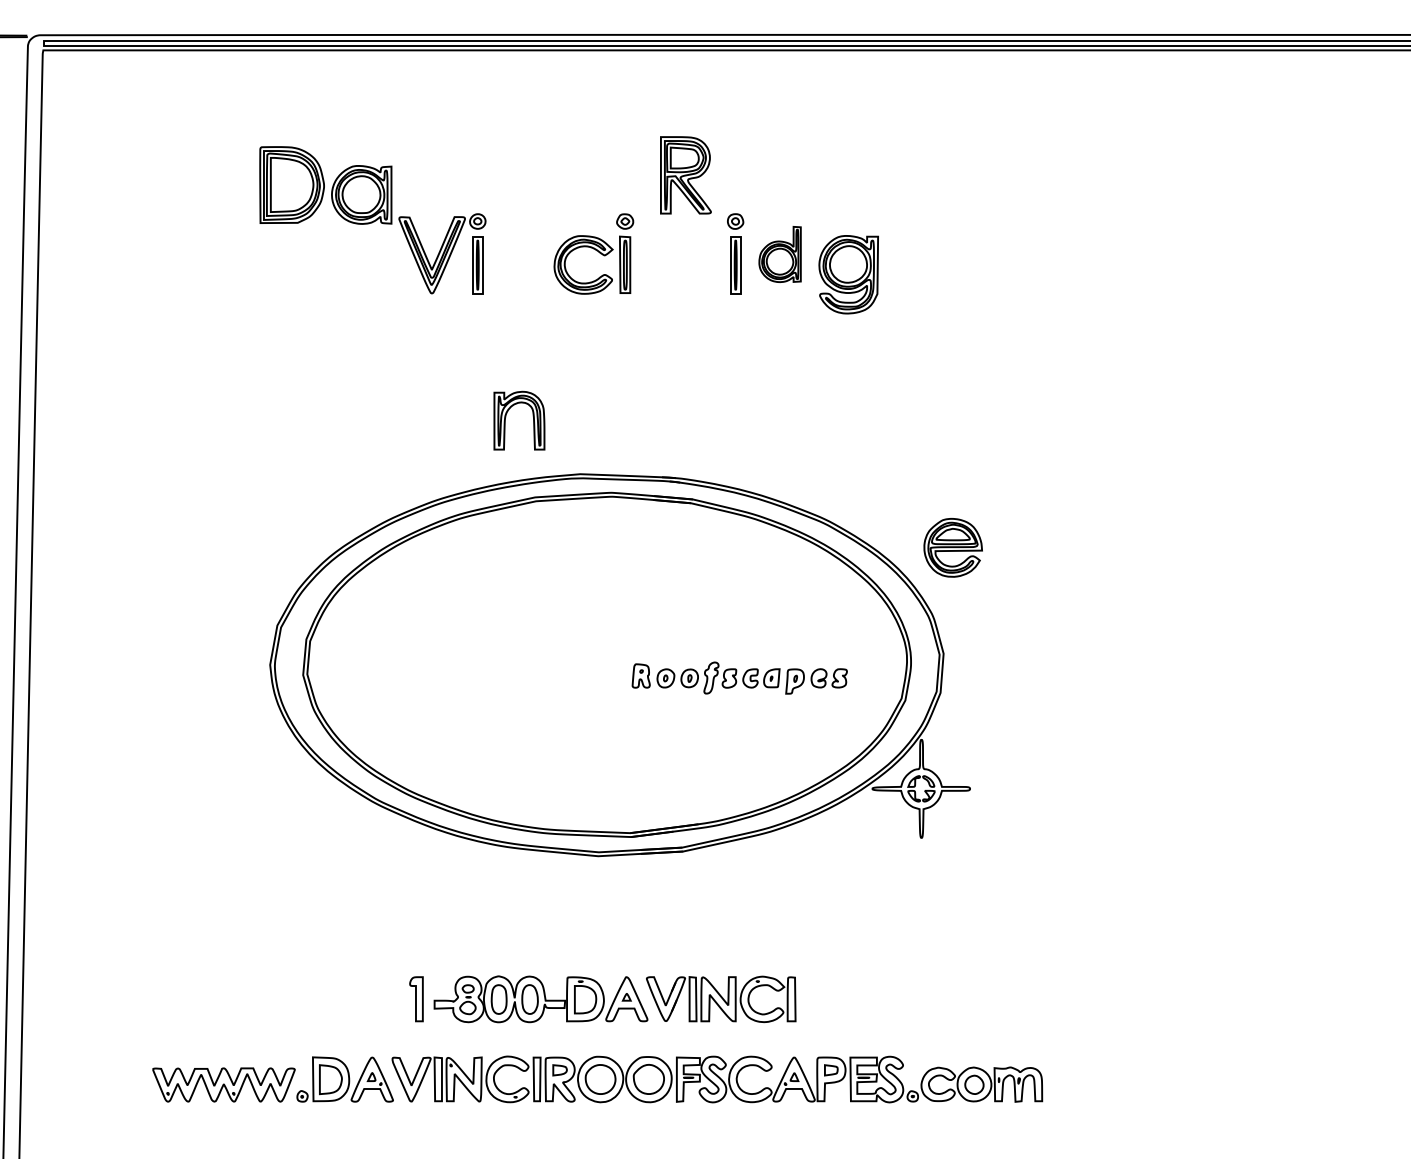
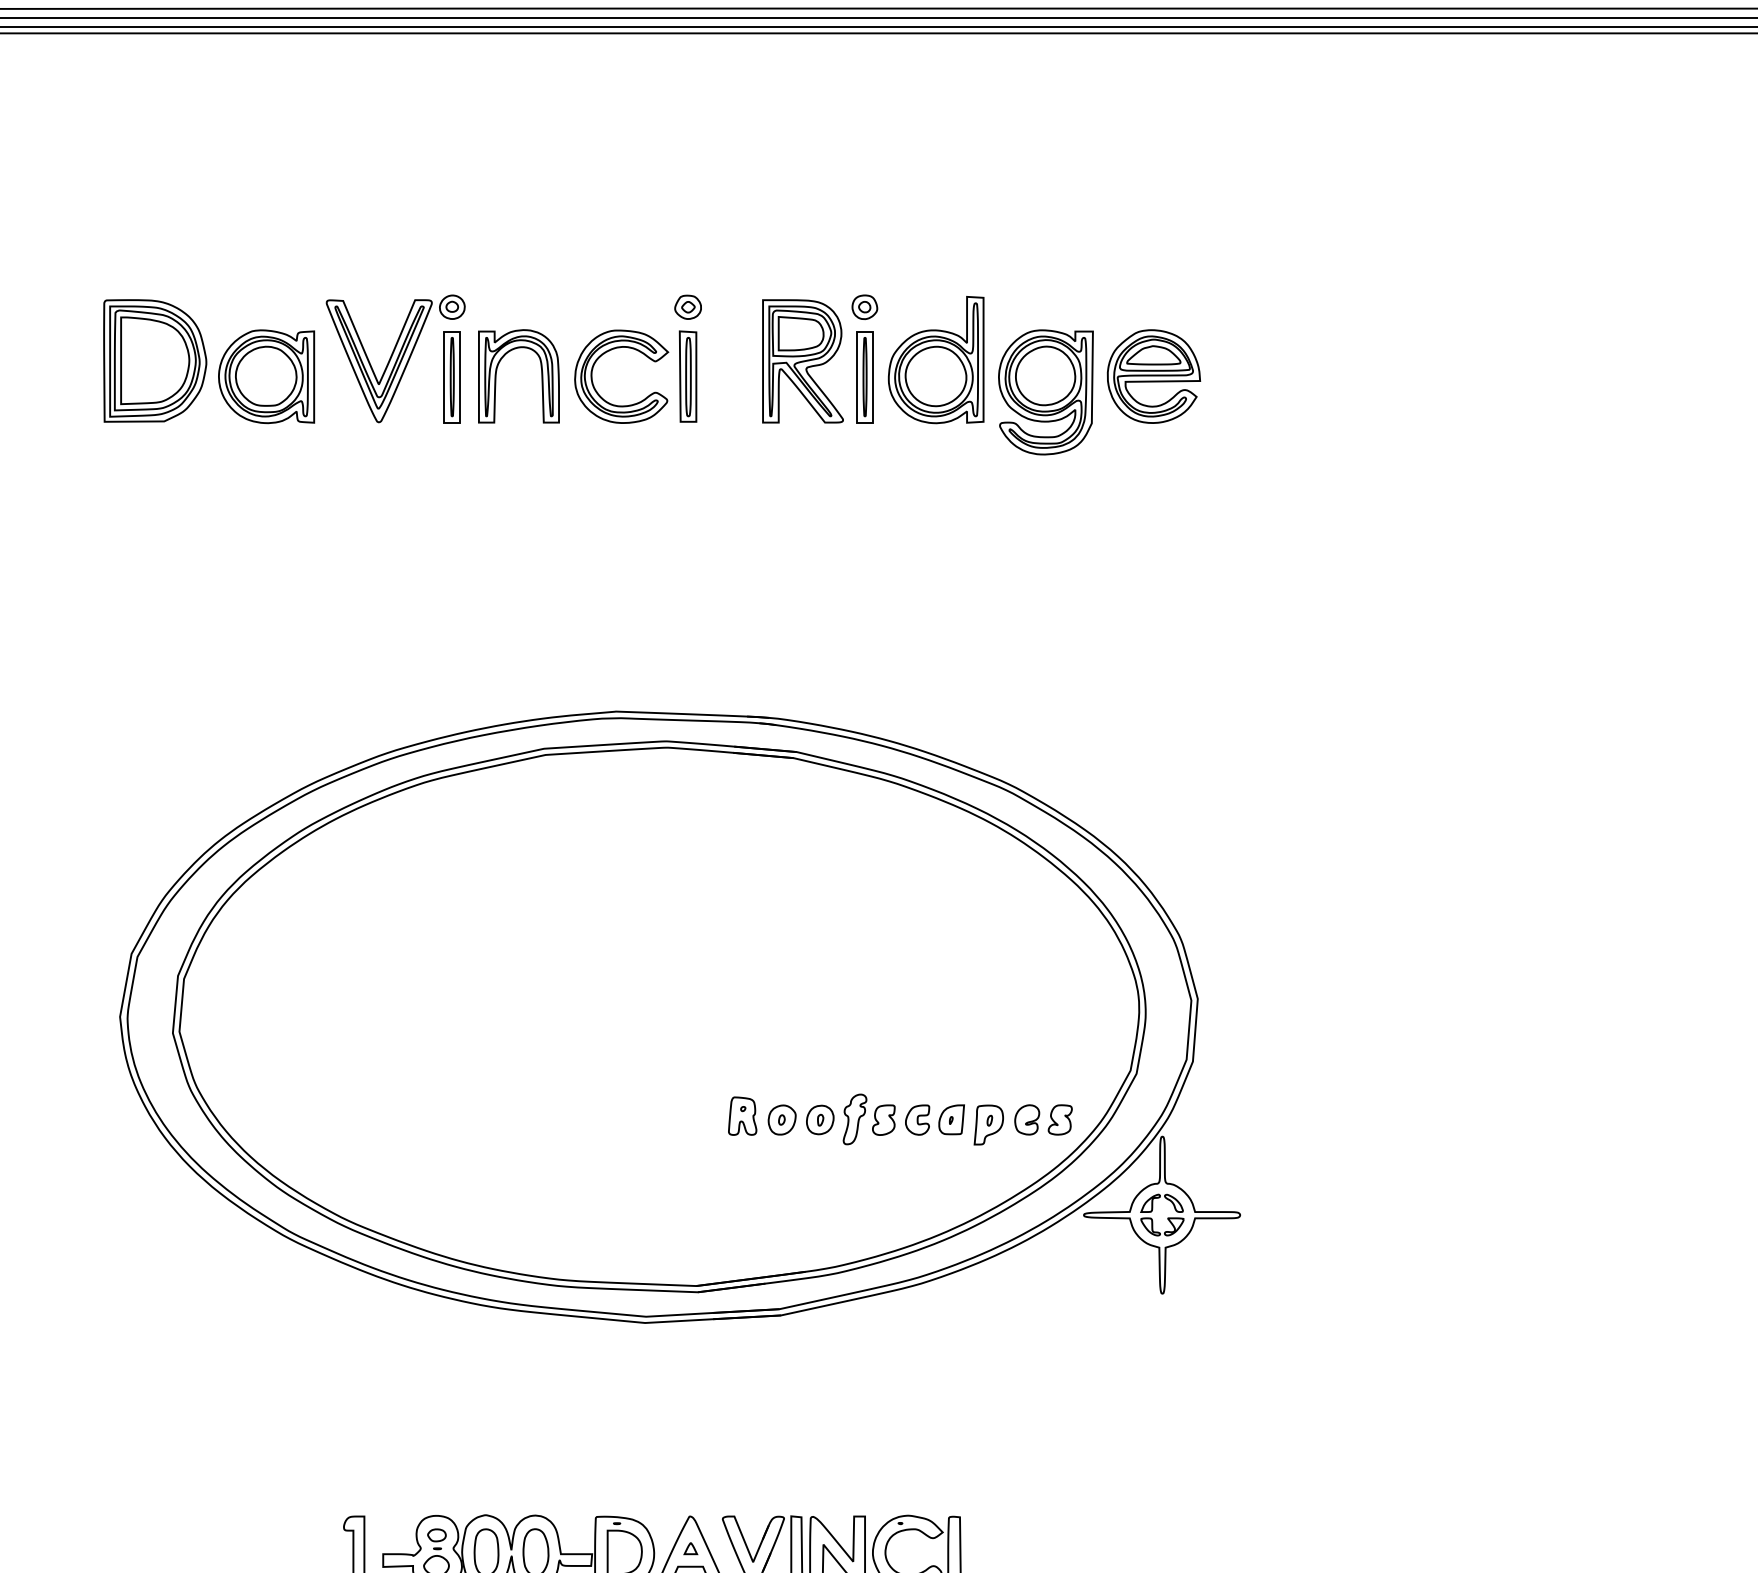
part: (685, 175) -> (802, 361), moved
part: (325, 185) -> (208, 361), moved
part: (779, 254) -> (935, 360), size x1.43
part: (506, 417) -> (498, 371), moved
part: (952, 547) -> (1152, 376), moved
part: (739, 677) -> (899, 1118), moved

